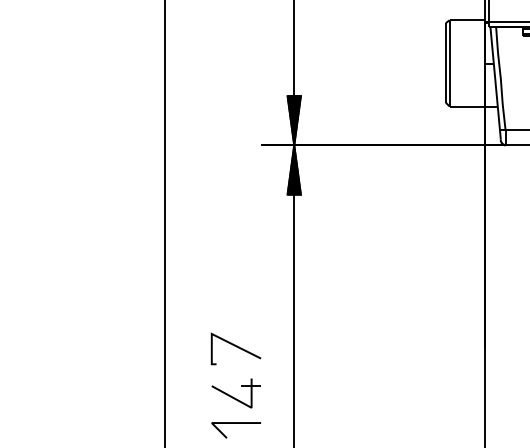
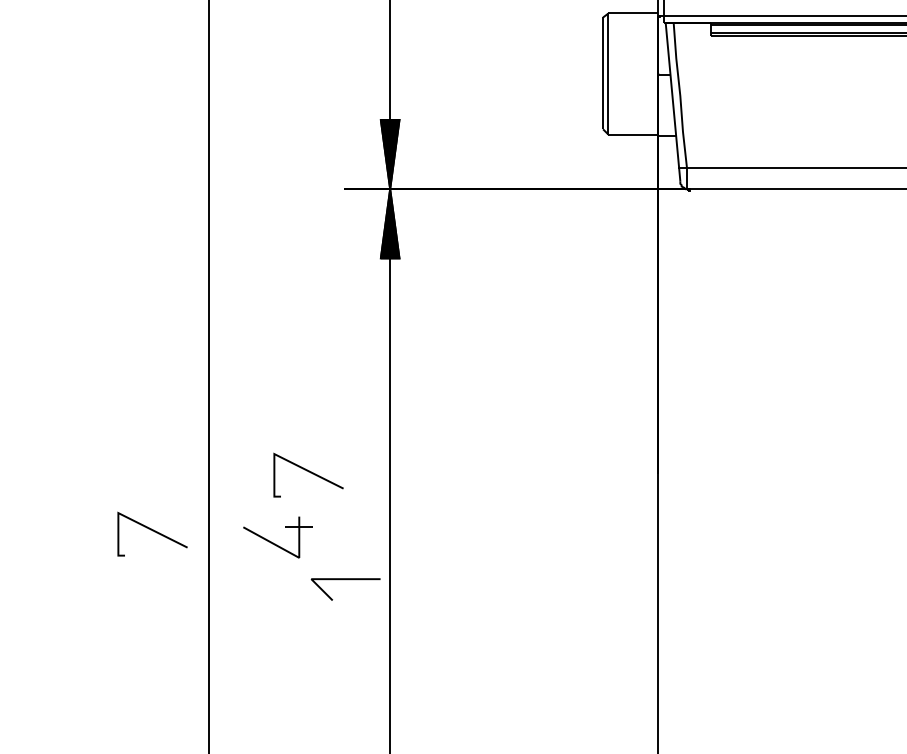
line: (125, 389) -> (152, 531), added
part: (234, 397) -> (275, 543), moved
line: (236, 423) -> (345, 580), moved

